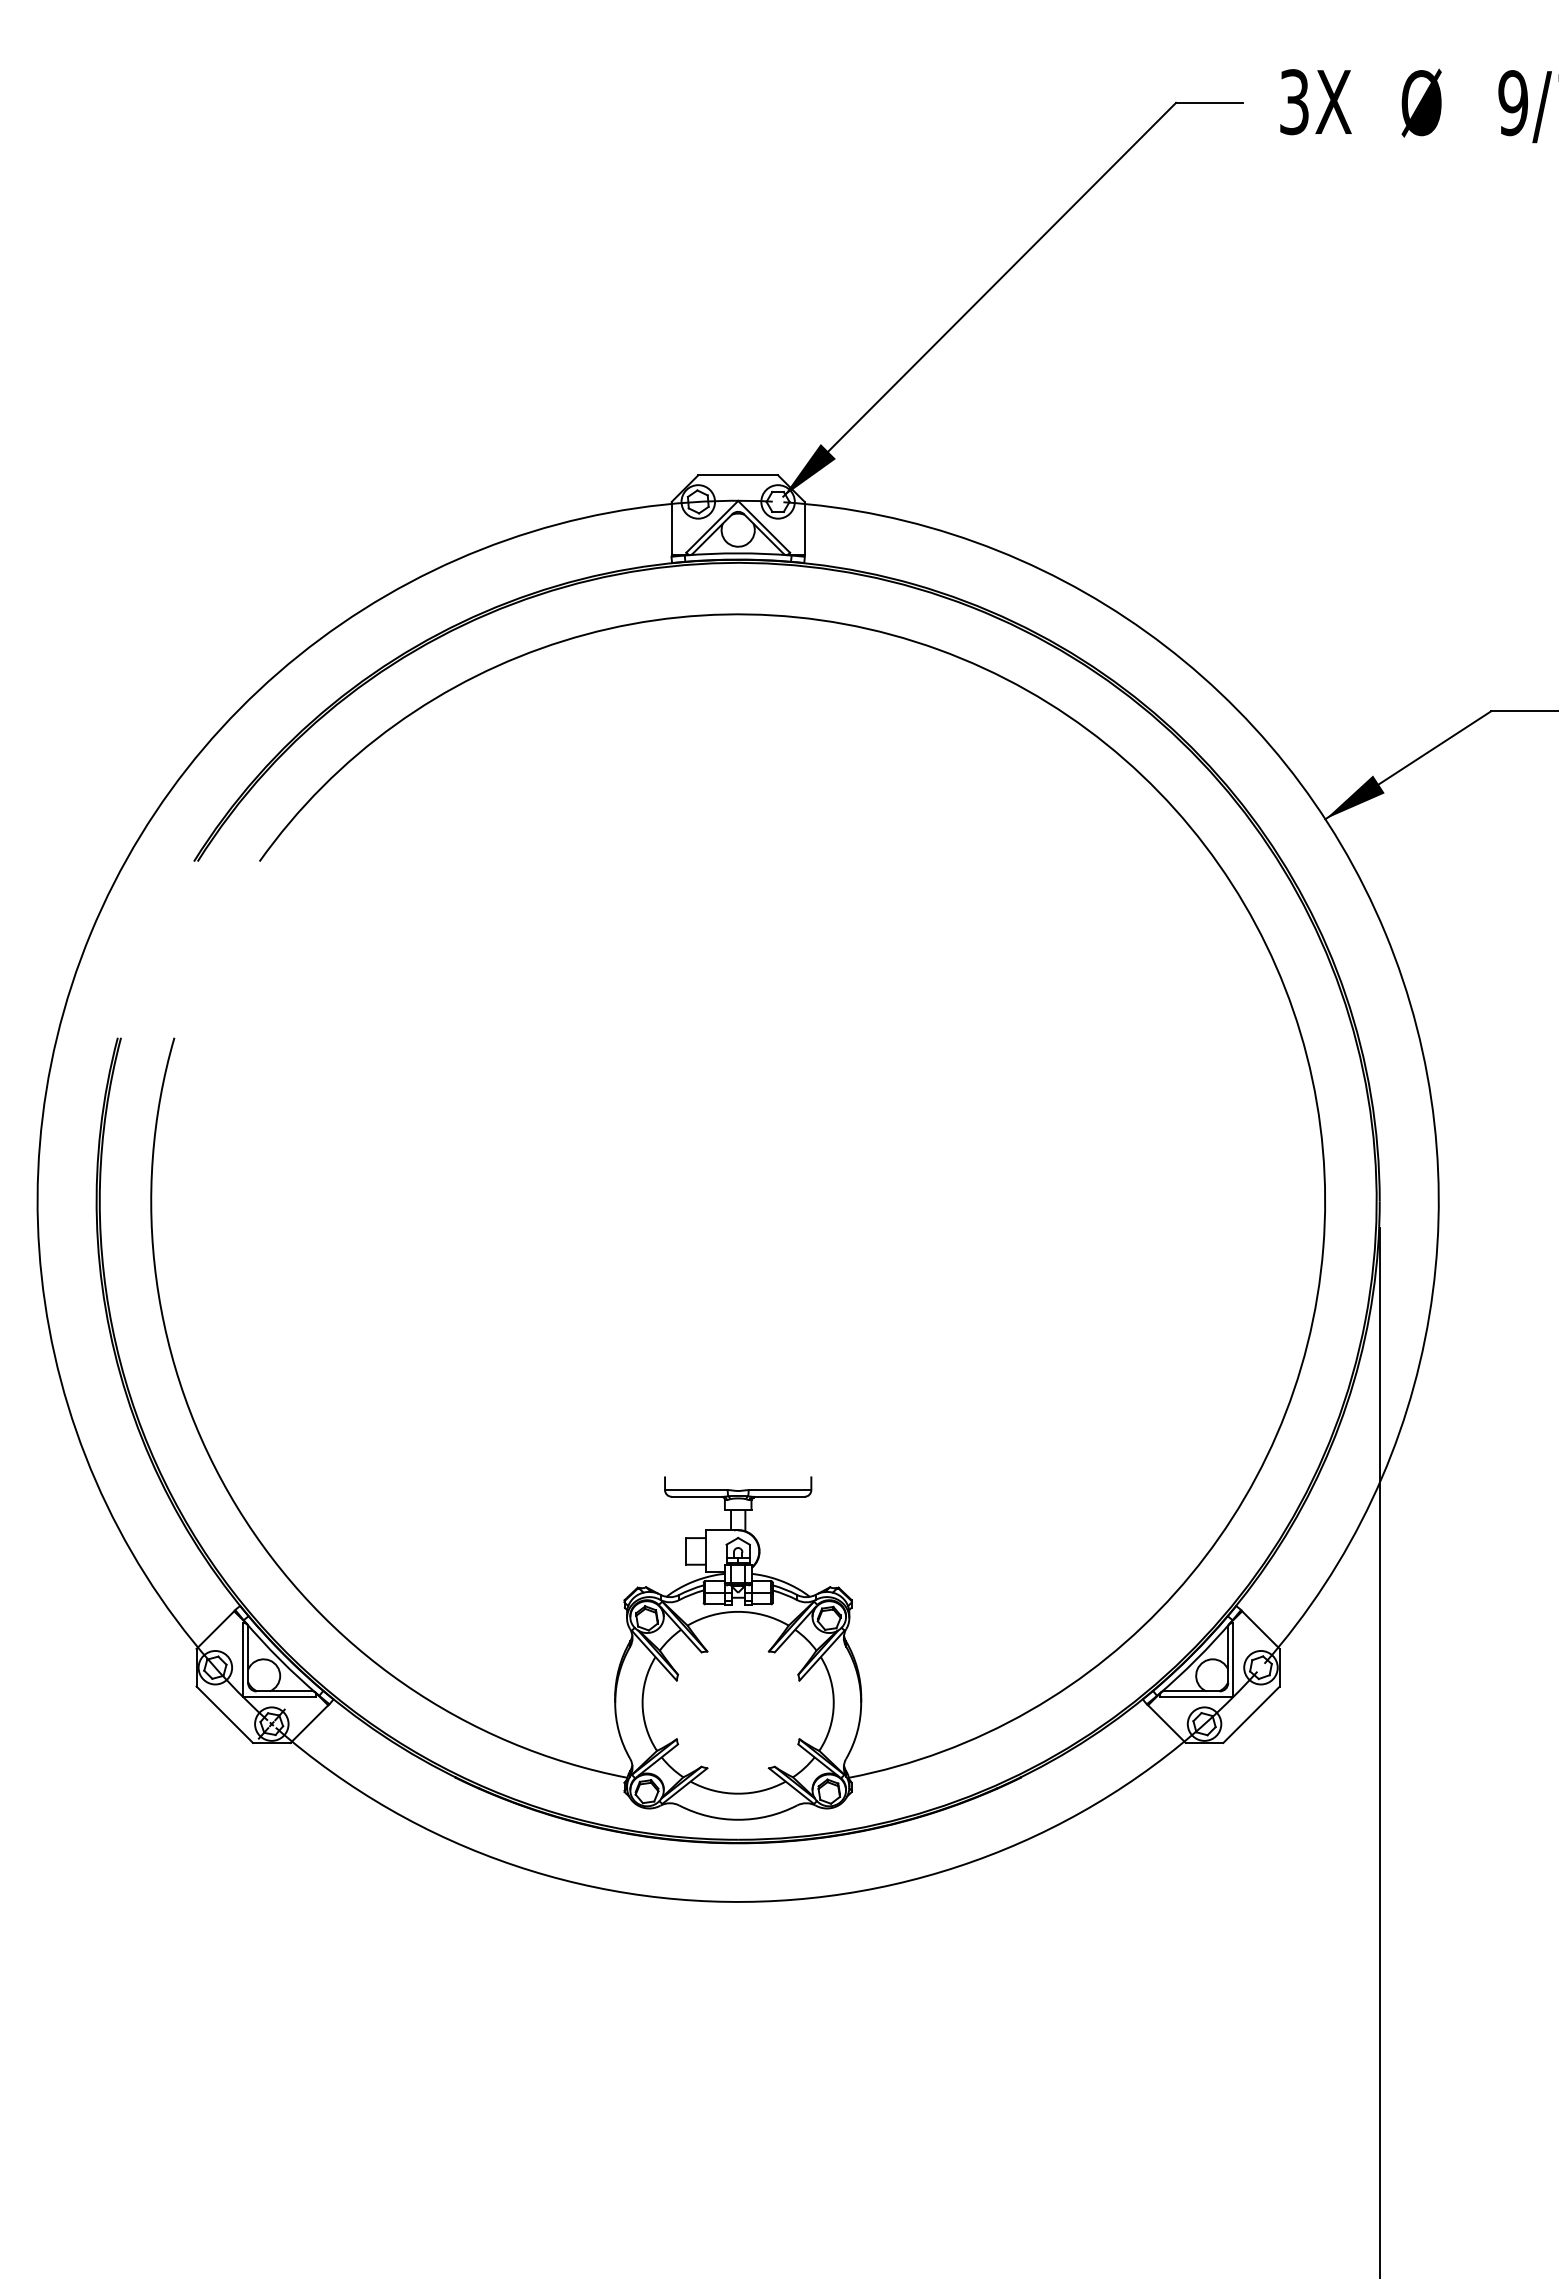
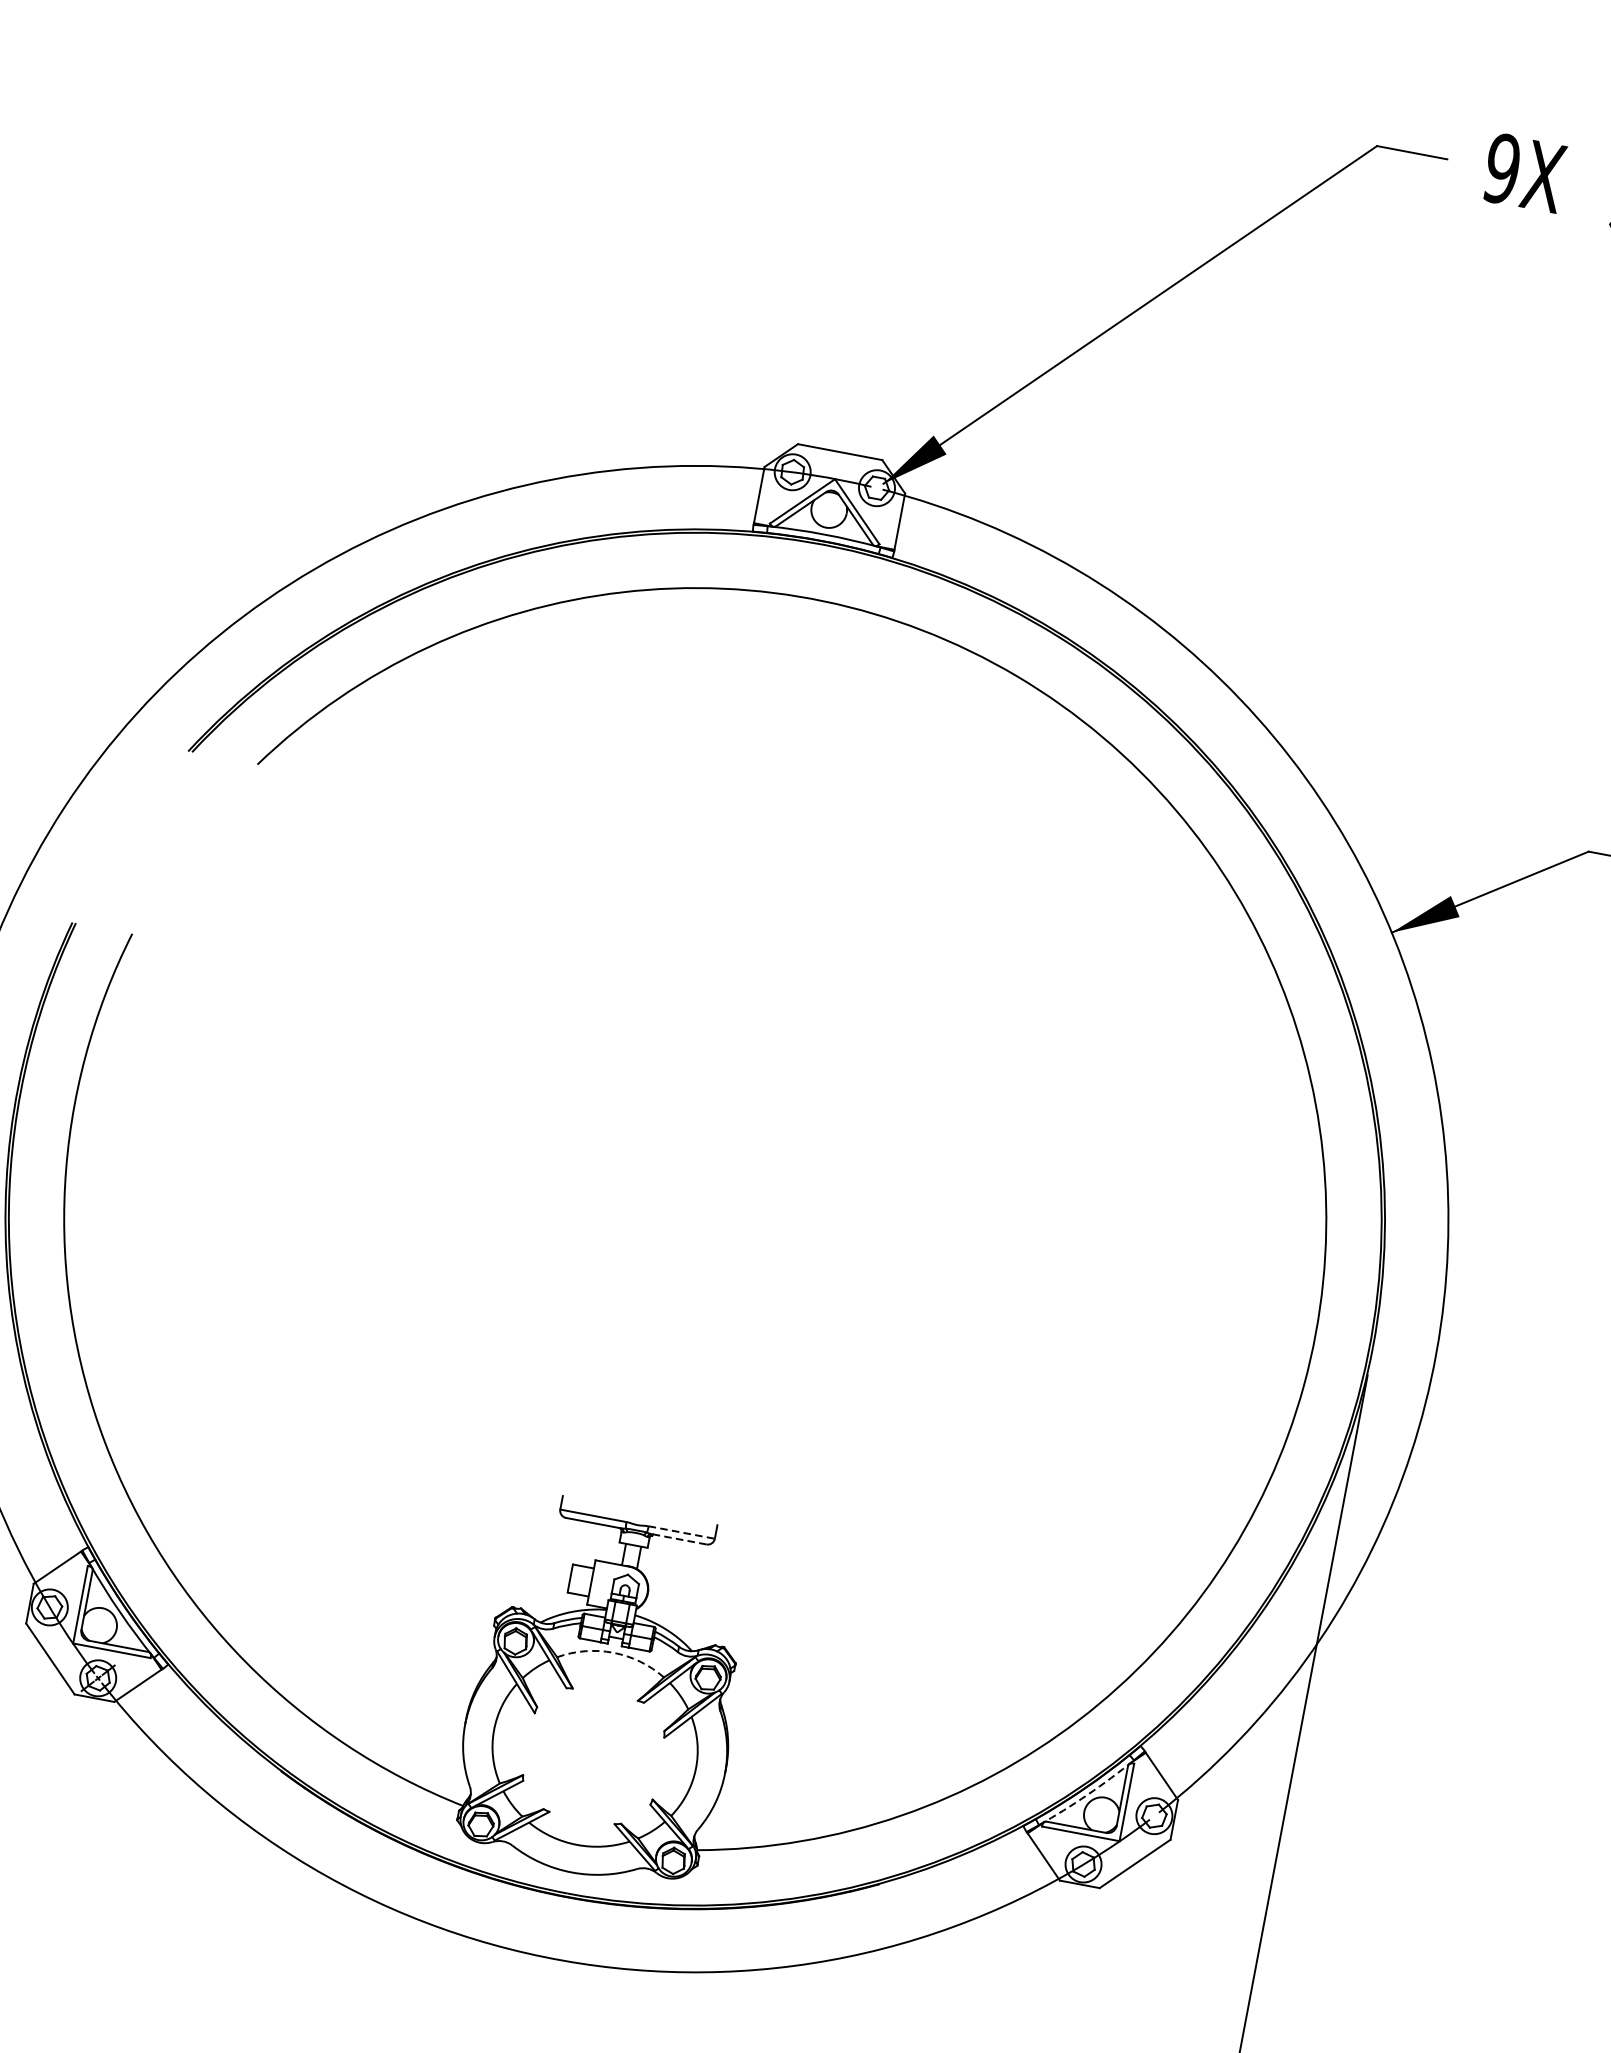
text: (1294, 102) -> (1502, 169), 3X -> 9X
line: (780, 1490) -> (682, 1533), solid -> dashed
line: (778, 1496) -> (678, 1538), solid -> dashed
arc: (738, 1611) -> (613, 1652), solid -> dashed
arc: (1196, 1659) -> (1087, 1794), solid -> dashed

